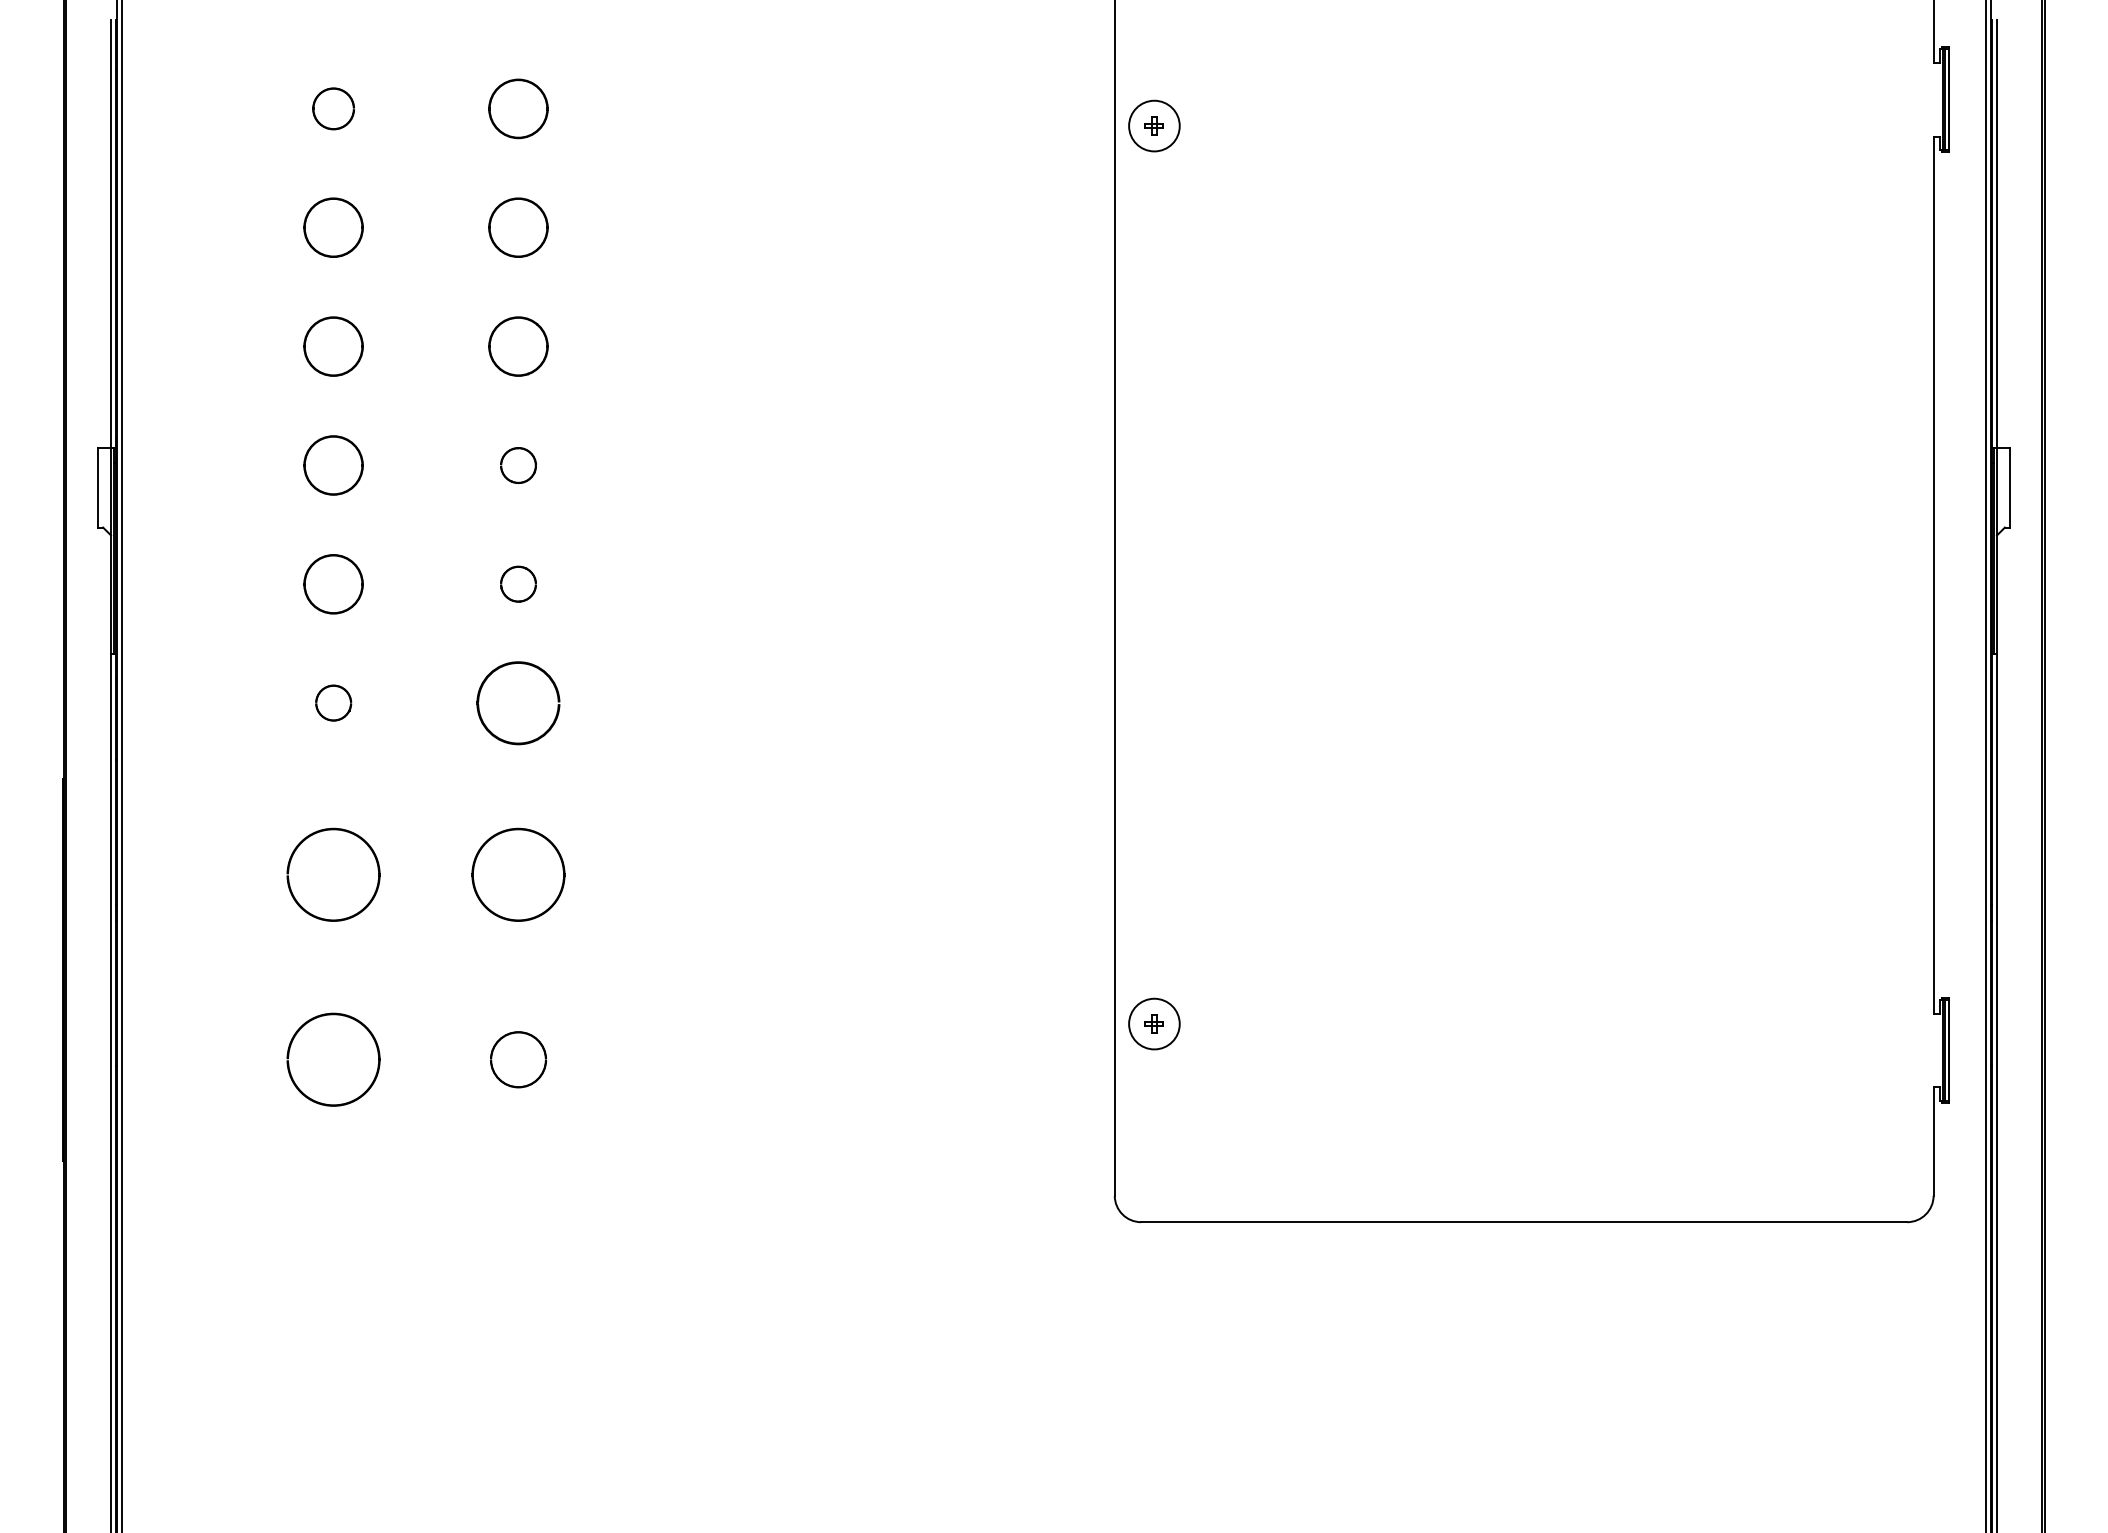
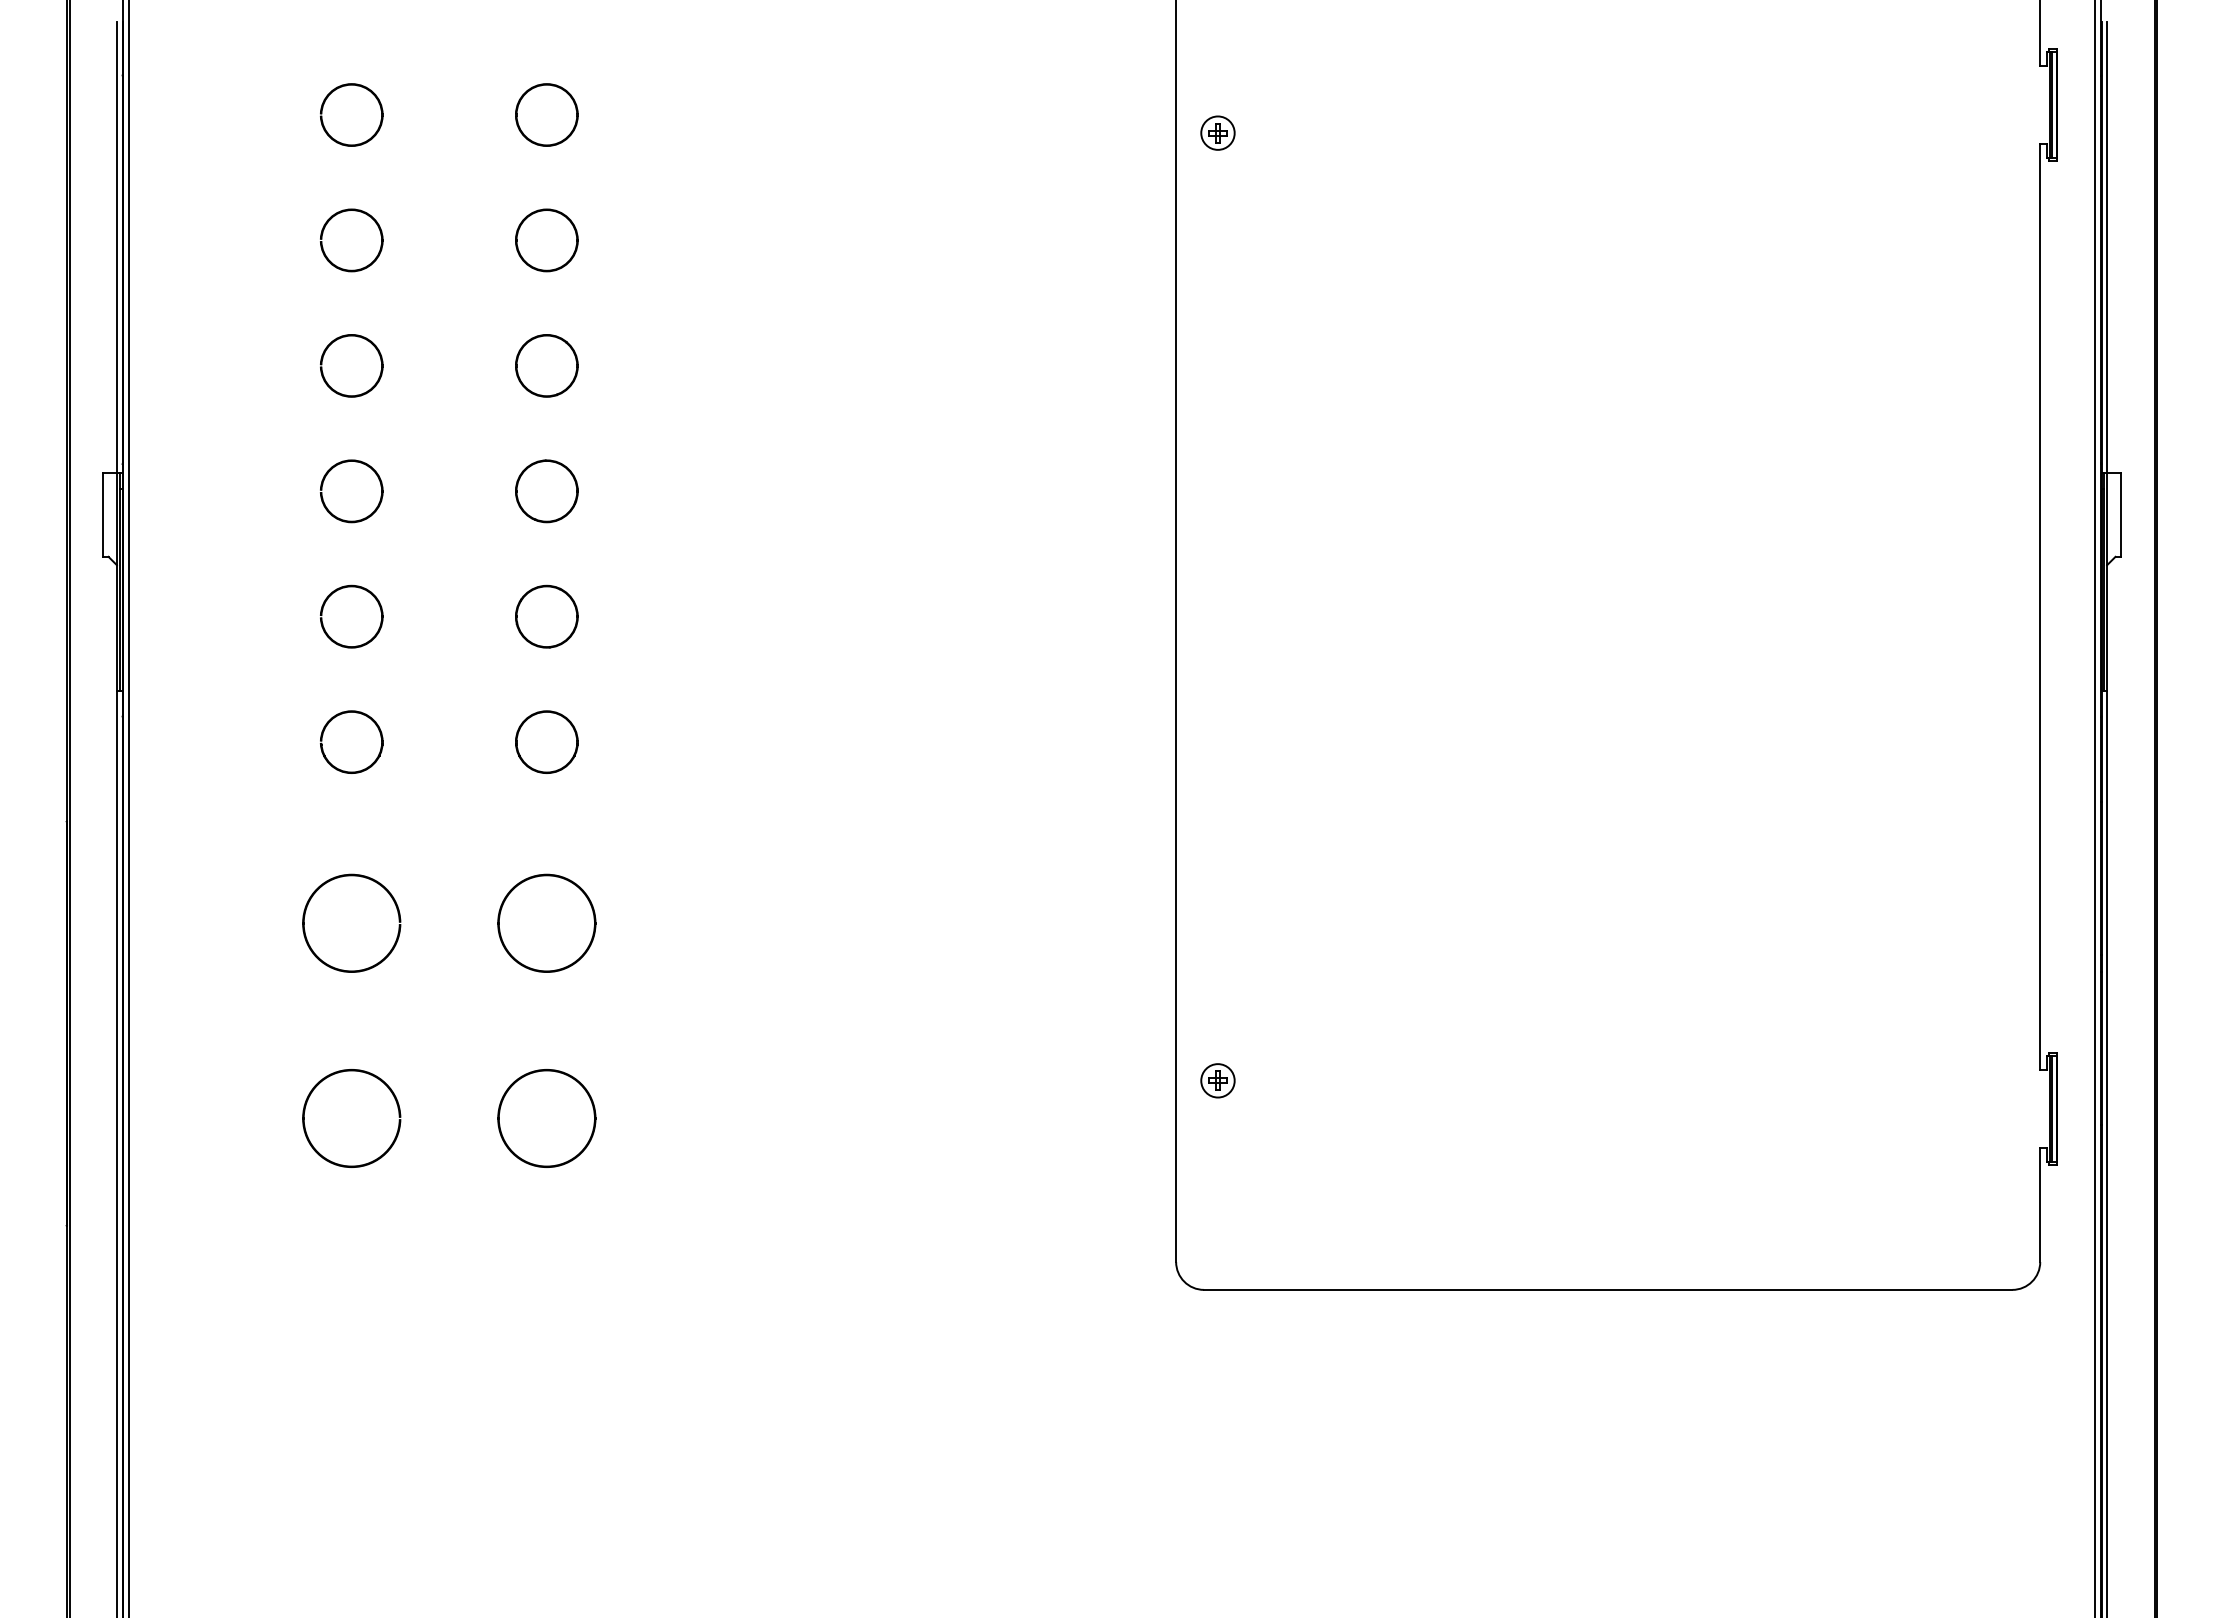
part: (333, 108) -> (351, 114), size x1.43
circle: (1153, 125) -> (1217, 132), size x0.62
part: (518, 465) -> (546, 491), size x1.67
part: (518, 584) -> (546, 616), size x1.67
part: (333, 702) -> (351, 741), size x1.67
part: (518, 702) -> (546, 741), size x0.71
circle: (1153, 1023) -> (1217, 1080), size x0.62
part: (518, 1059) -> (546, 1118), size x1.67

